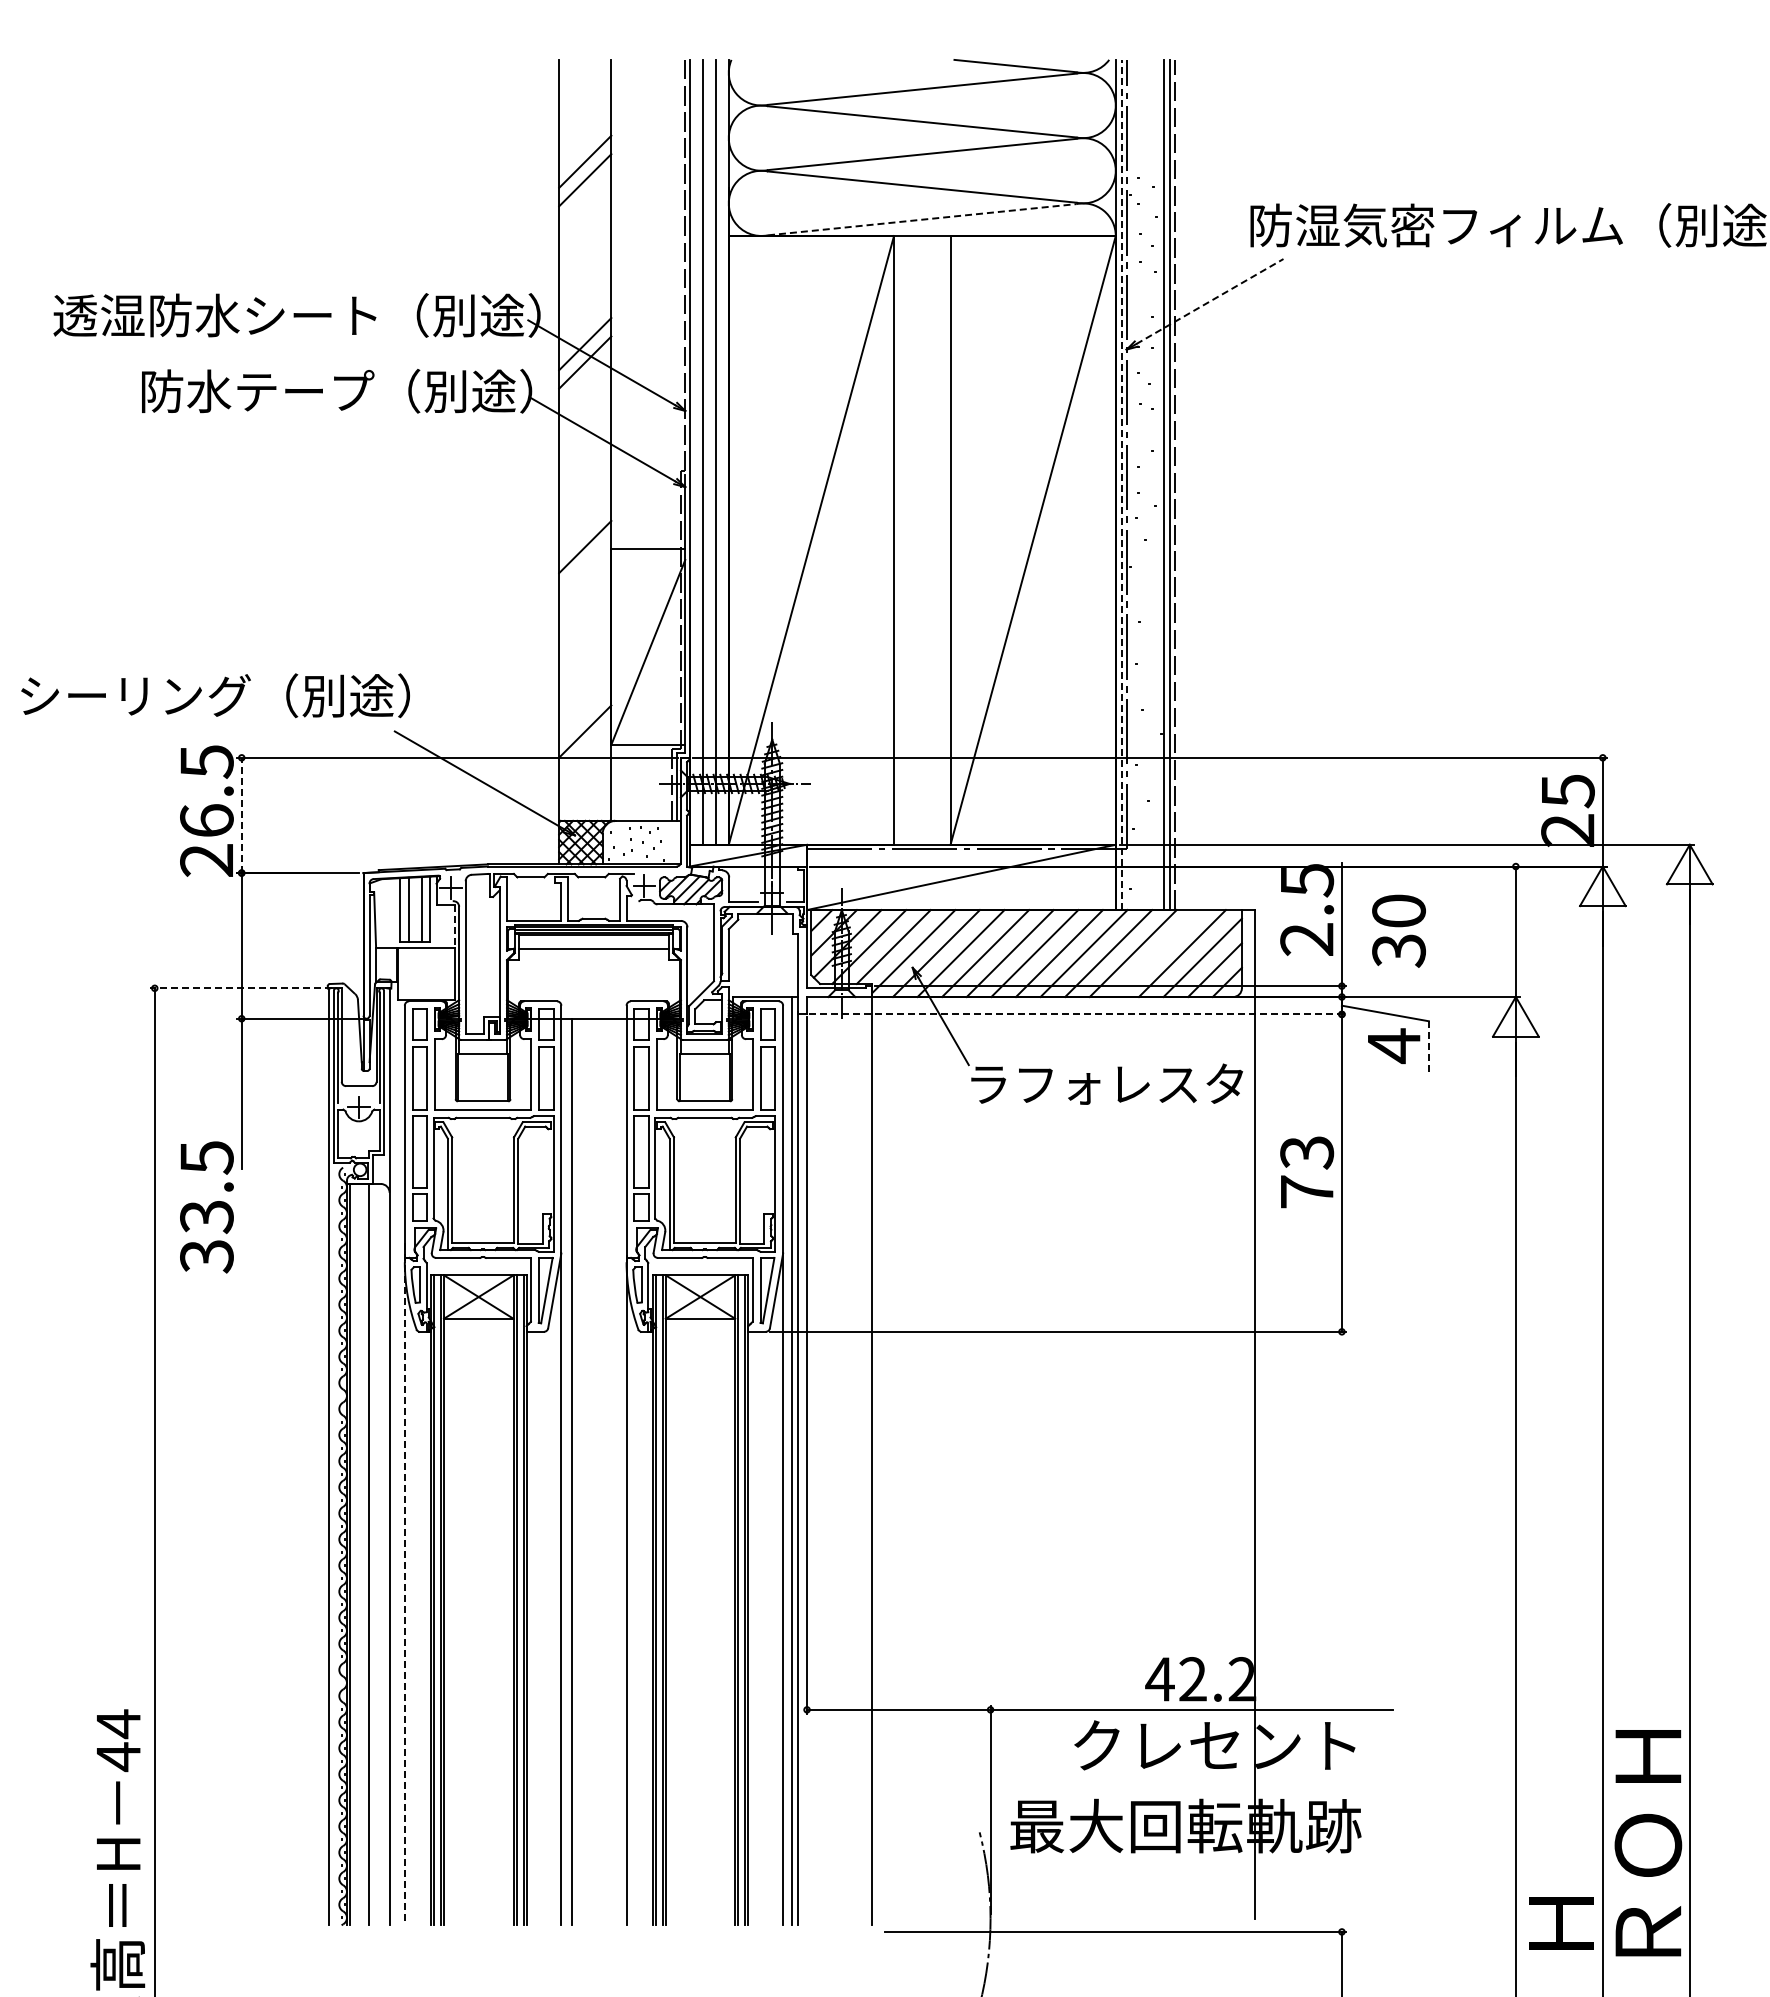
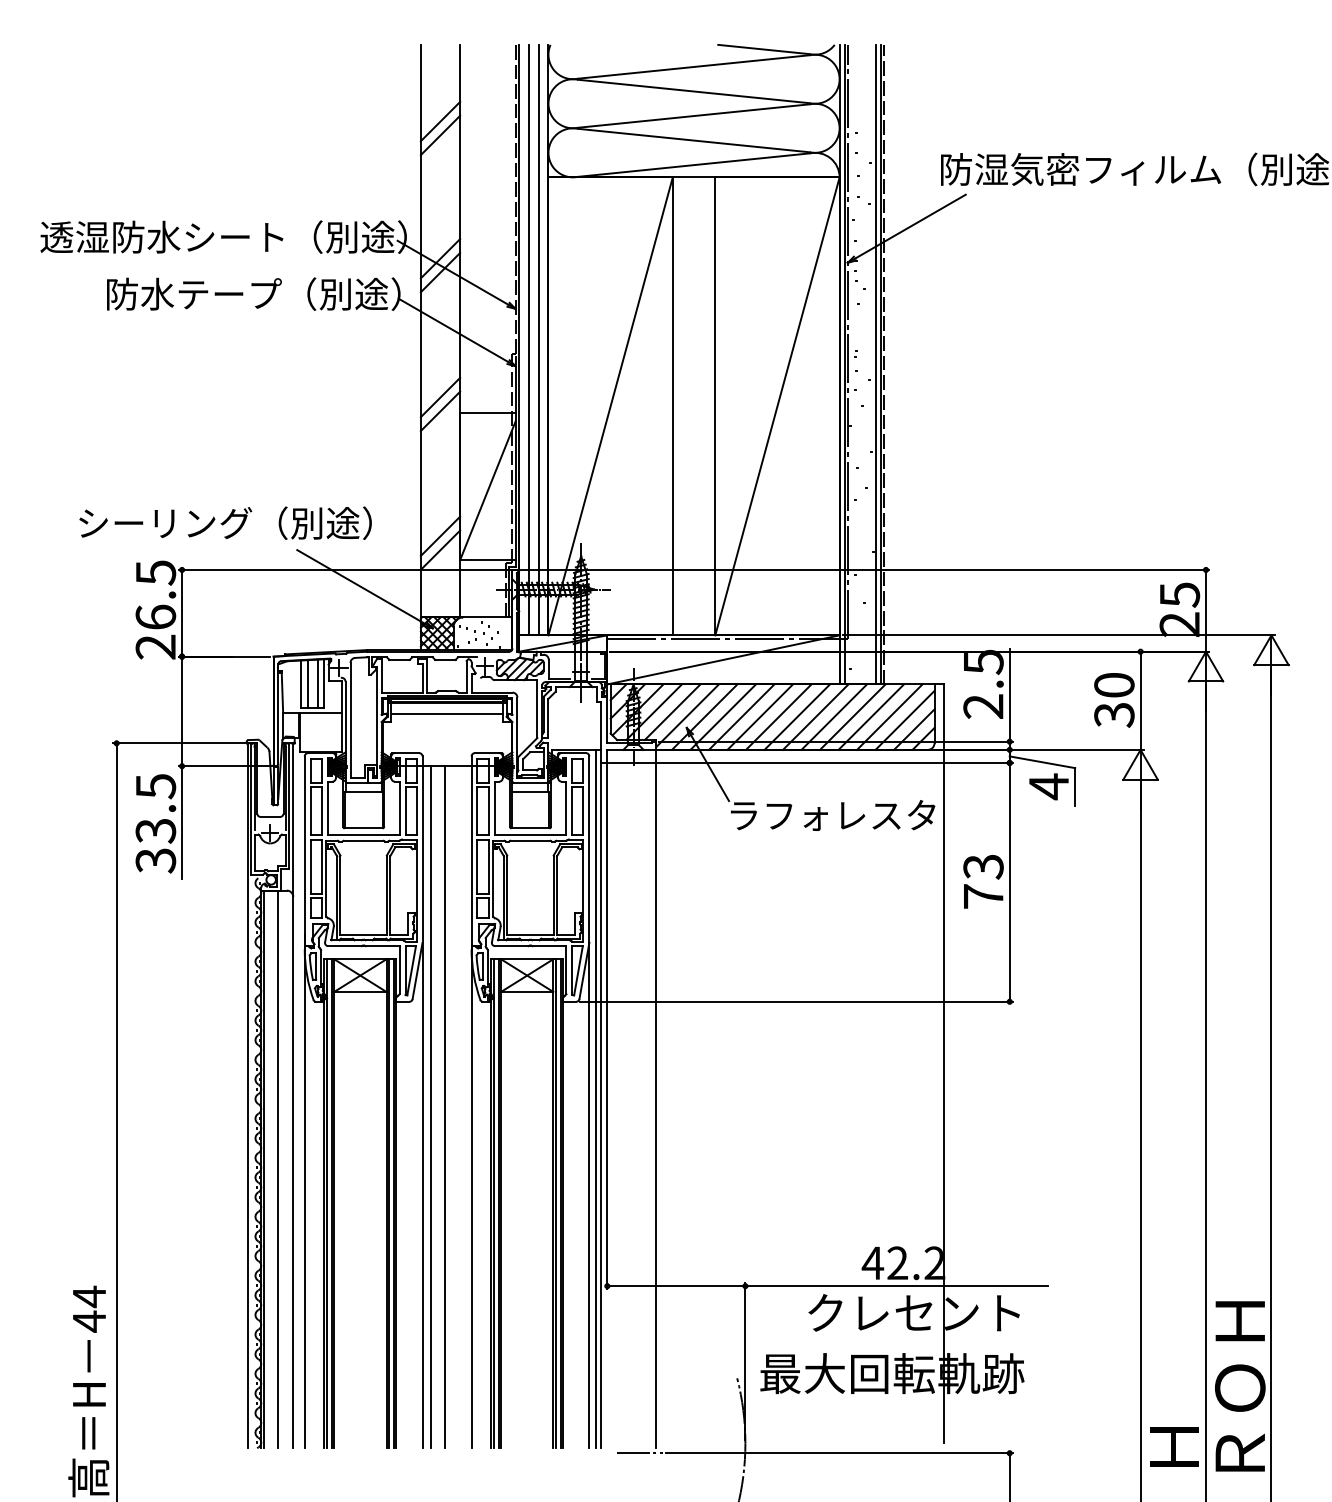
line: (922, 219) -> (694, 164), dashed -> solid
line: (1209, 301) -> (910, 226), dashed -> solid
line: (1122, 484) -> (844, 364), dashed -> solid
line: (585, 528) -> (440, 397), added
text: (215, 695) -> (225, 523), moved
line: (585, 713) -> (440, 536), added
line: (241, 815) -> (181, 613), dashed -> solid
line: (454, 926) -> (342, 696), dashed -> solid
text: (1398, 930) -> (1113, 699), moved
line: (1157, 953) -> (871, 717), added
line: (241, 988) -> (181, 743), dashed -> solid
line: (1077, 1014) -> (810, 763), dashed -> solid
line: (1428, 1046) -> (1074, 787), dashed -> solid
text: (206, 1207) -> (155, 823), moved
line: (591, 1471) -> (445, 1106), added
line: (404, 1584) -> (304, 1191), dashed -> solid
line: (850, 1931) -> (640, 1452), added

